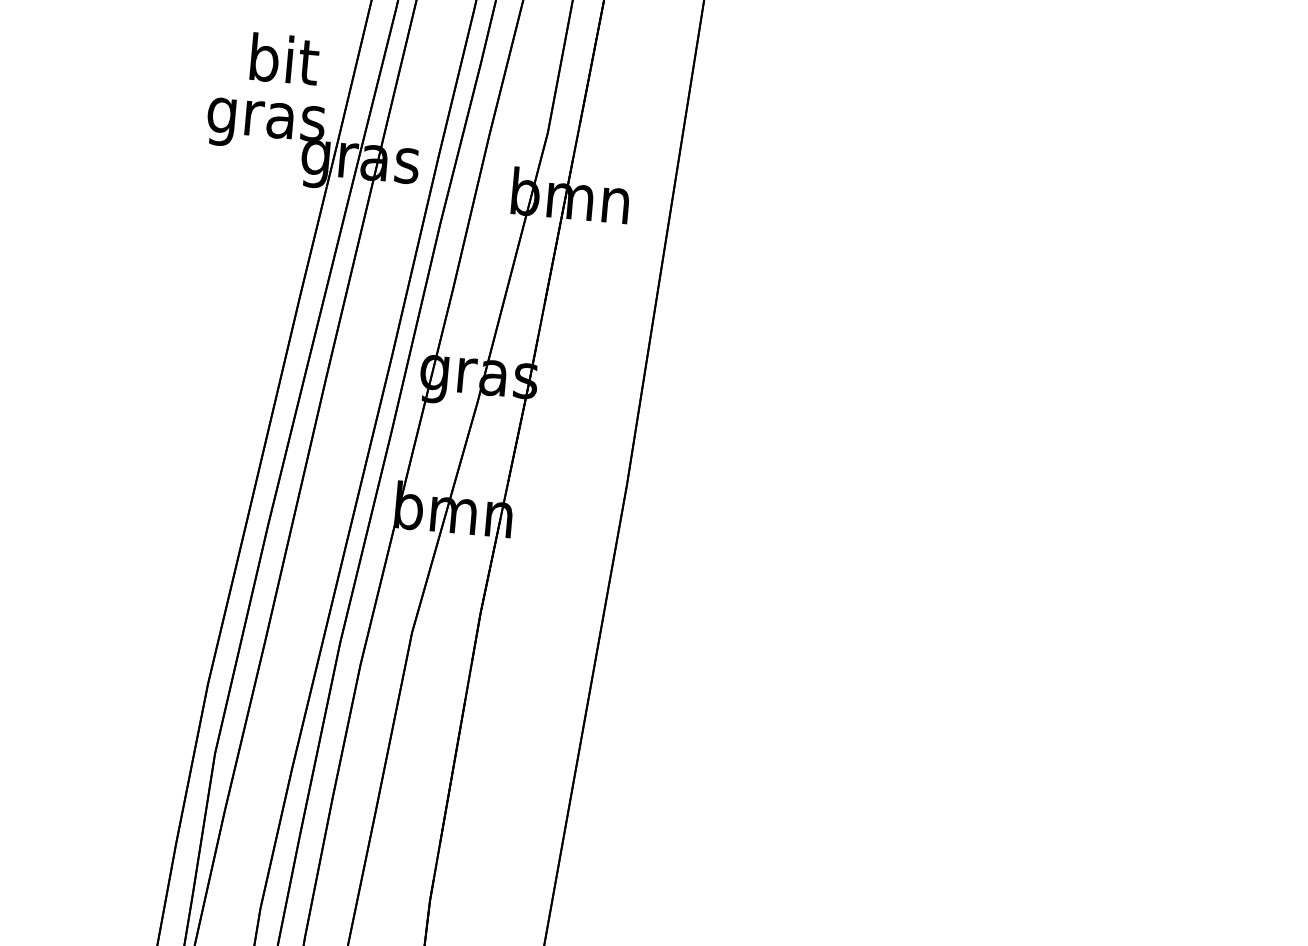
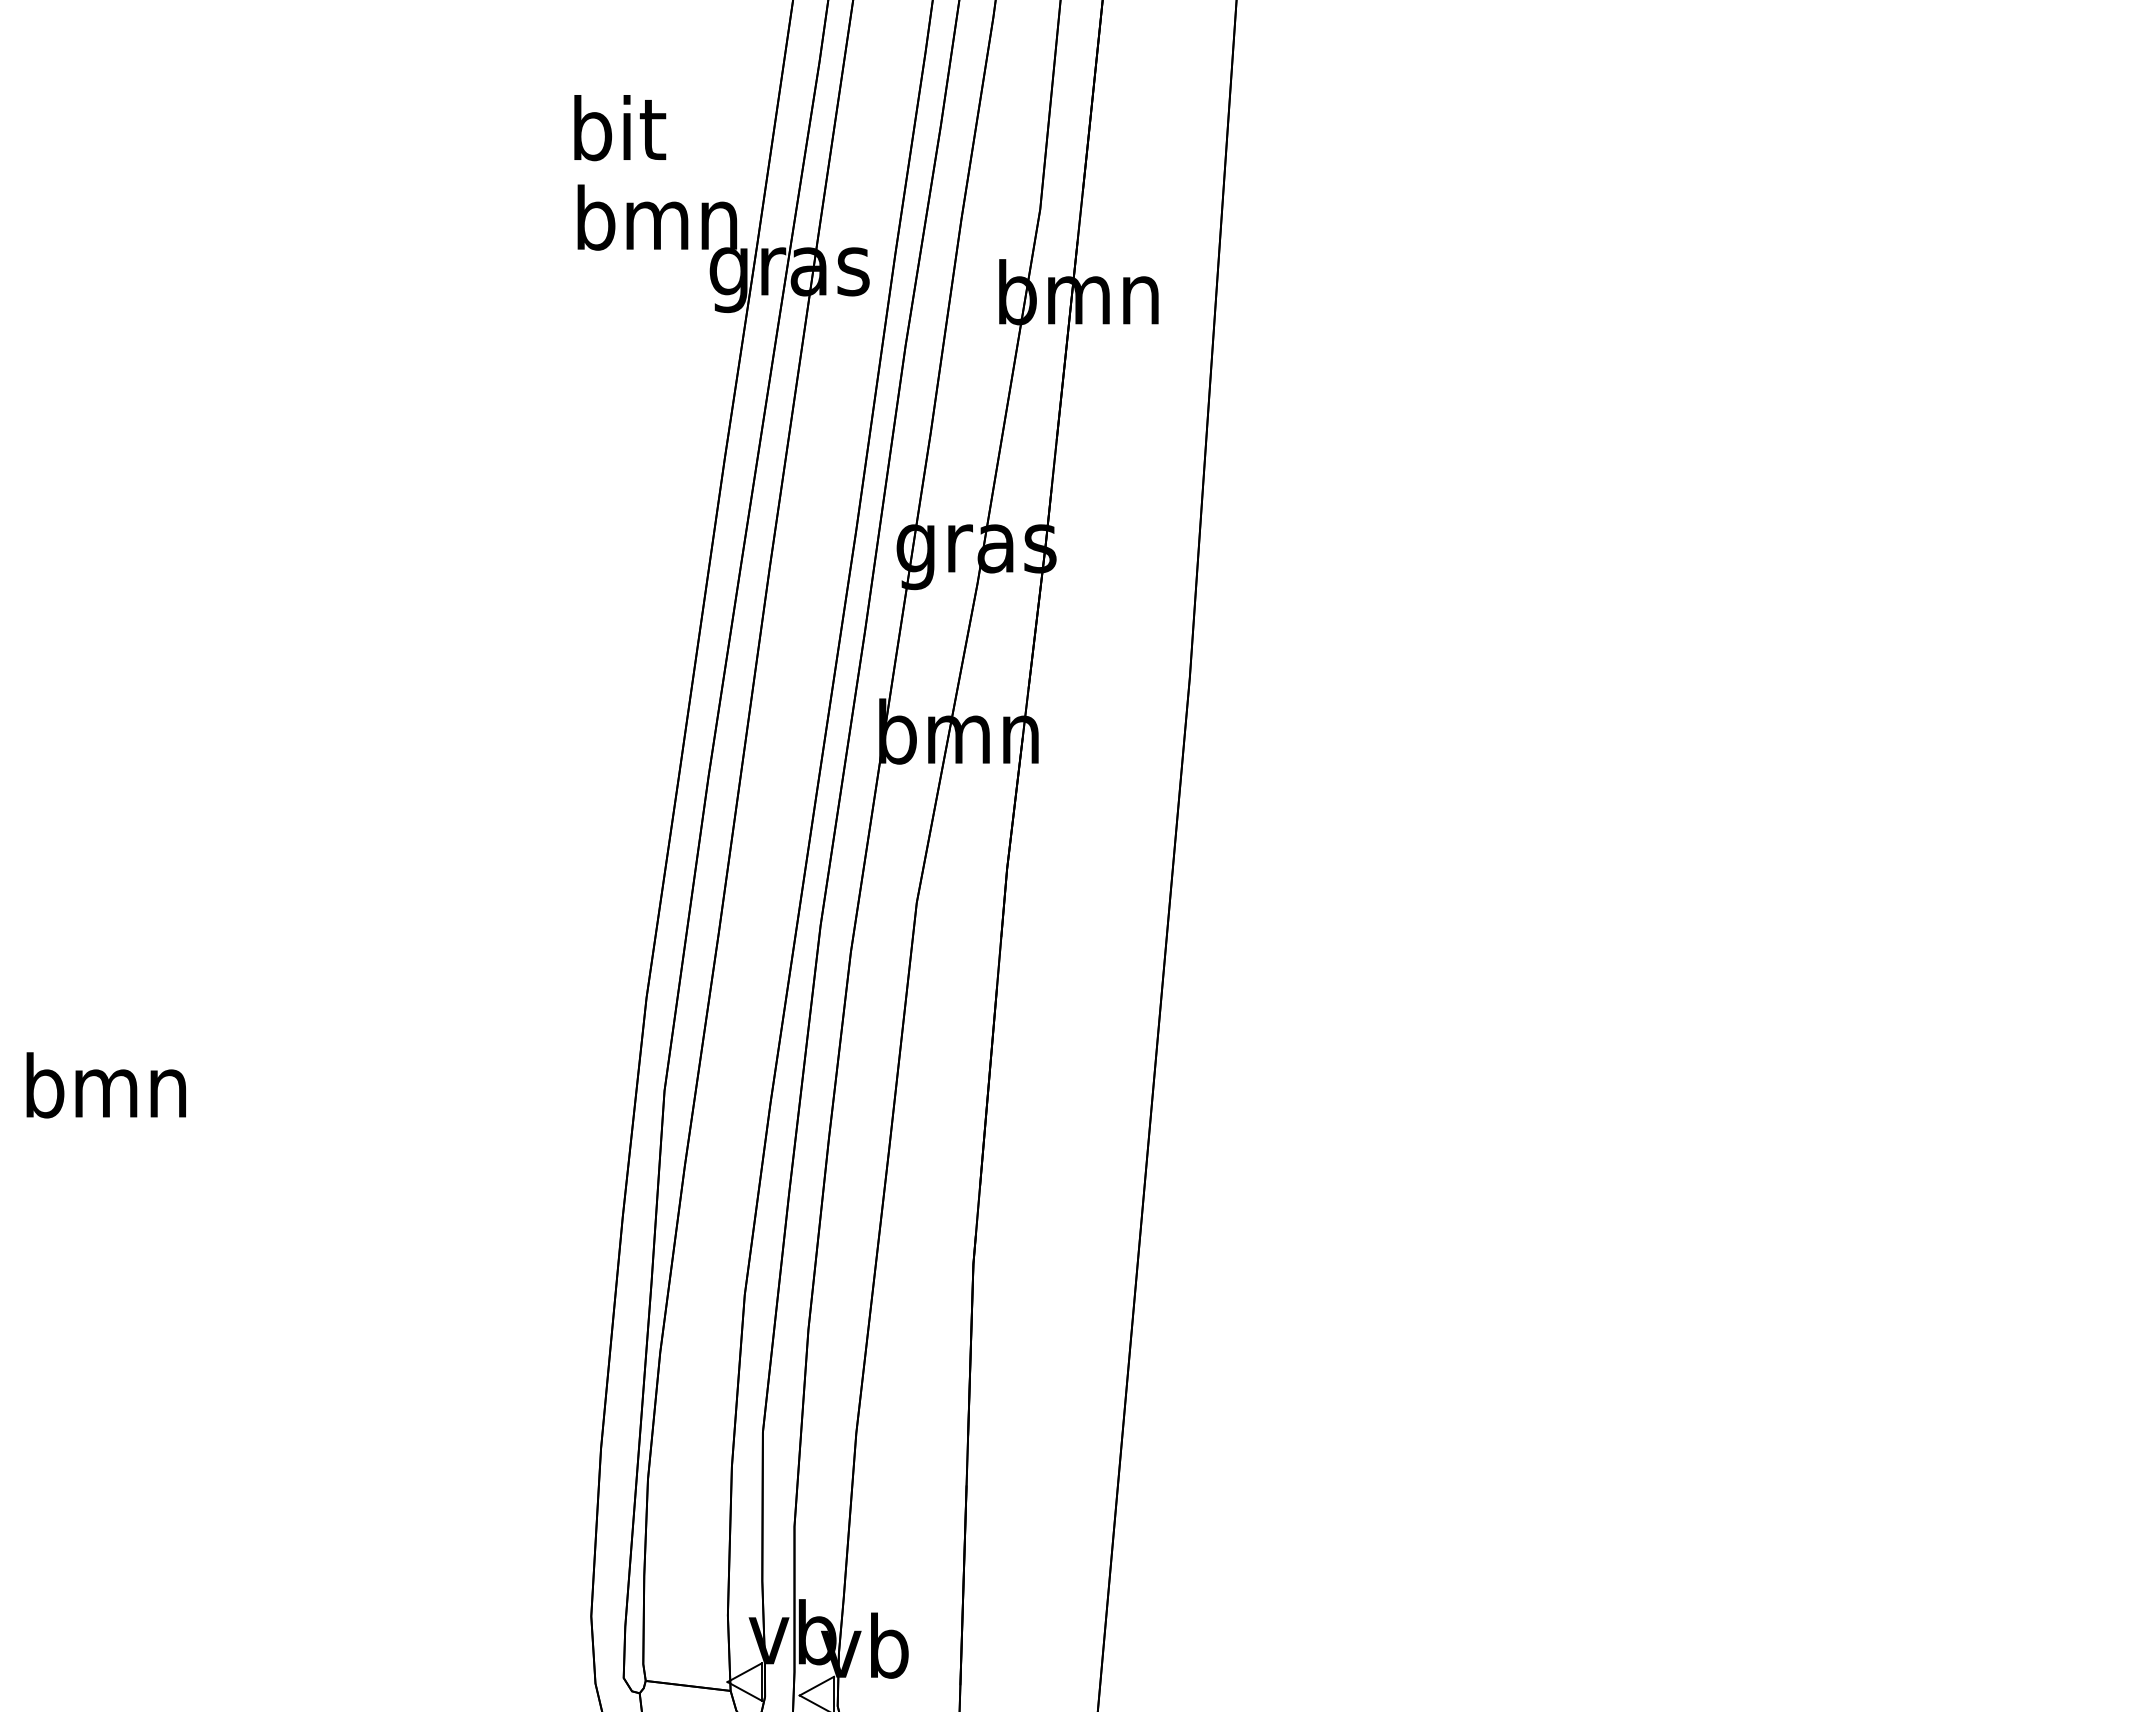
text: (285, 59) -> (620, 128), moved
text: (266, 119) -> (657, 225), gras -> bmn

